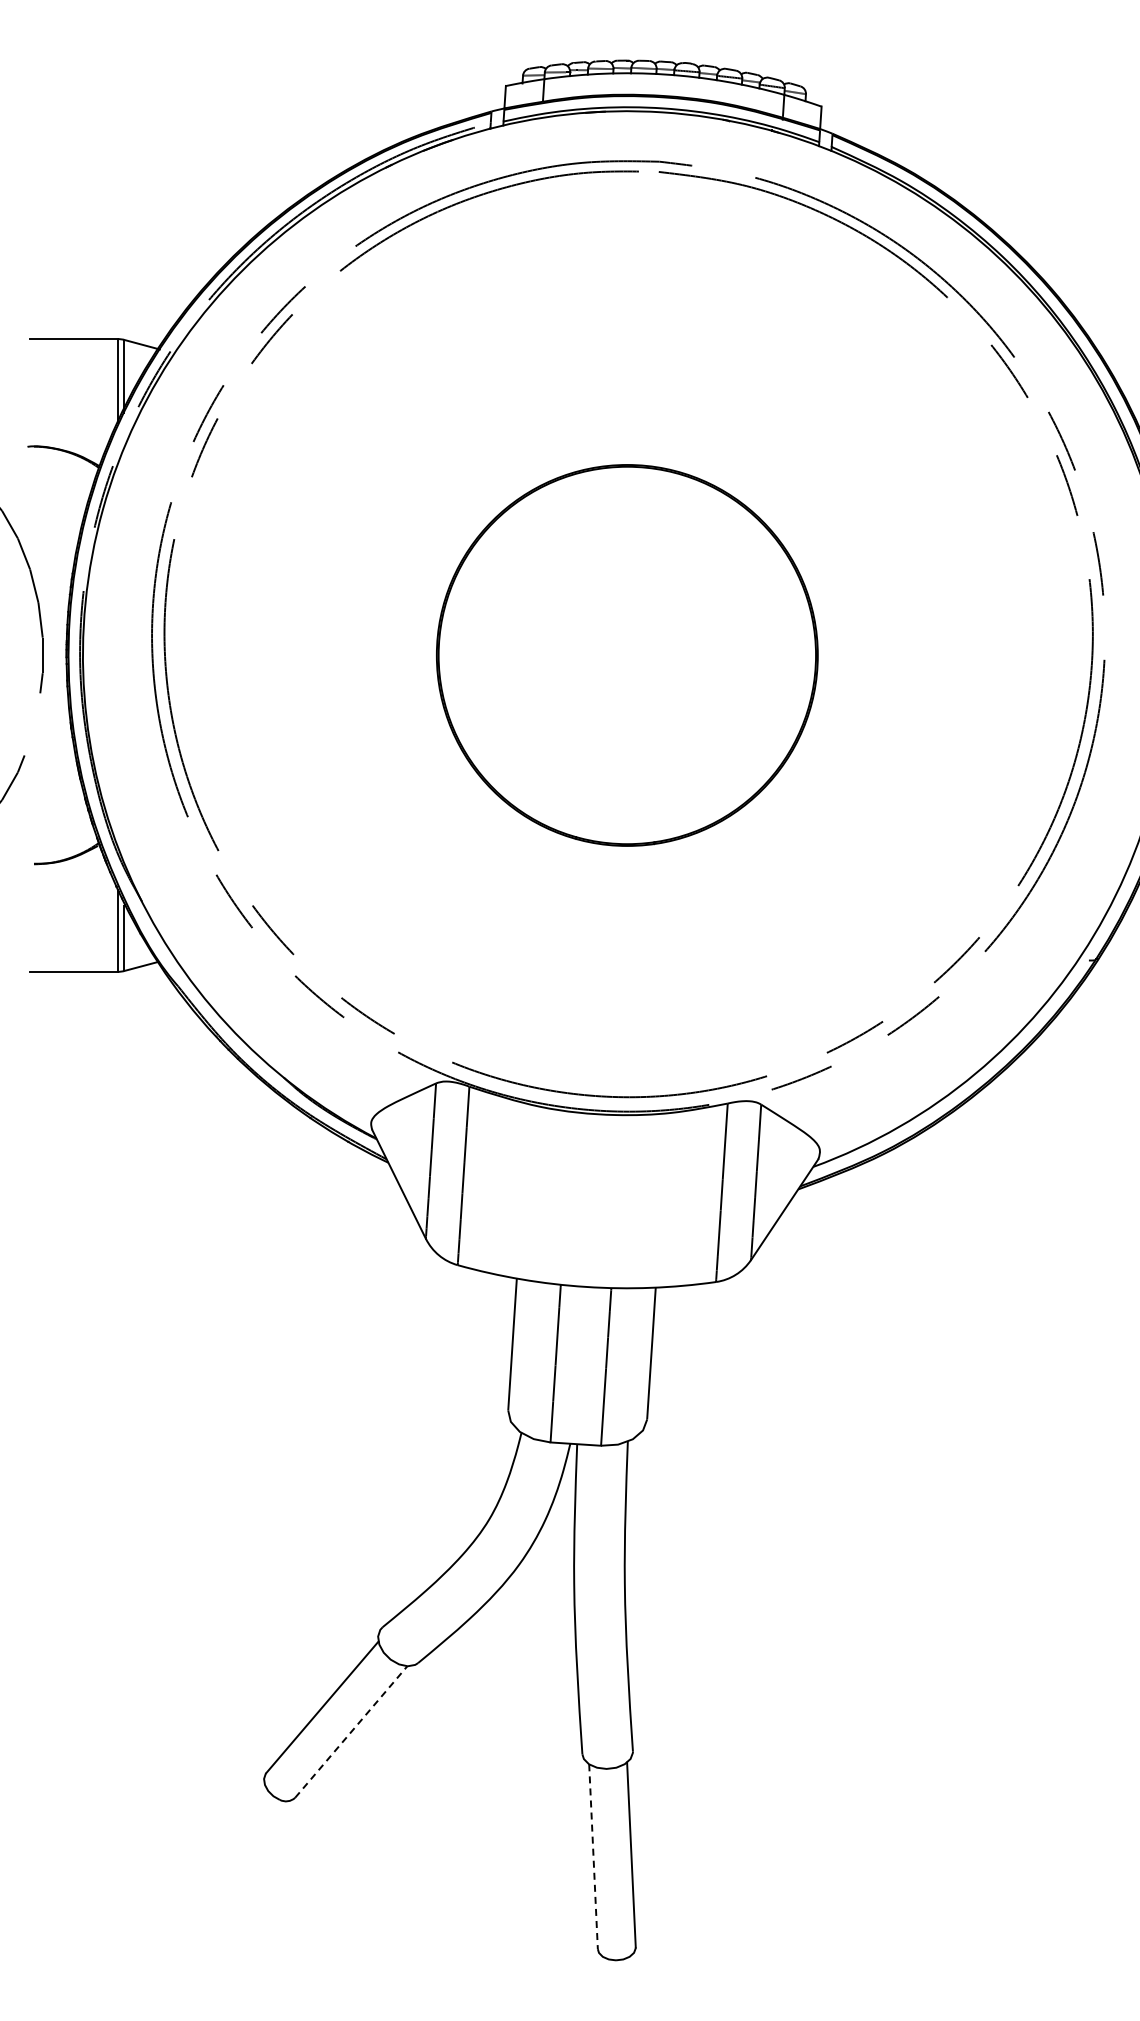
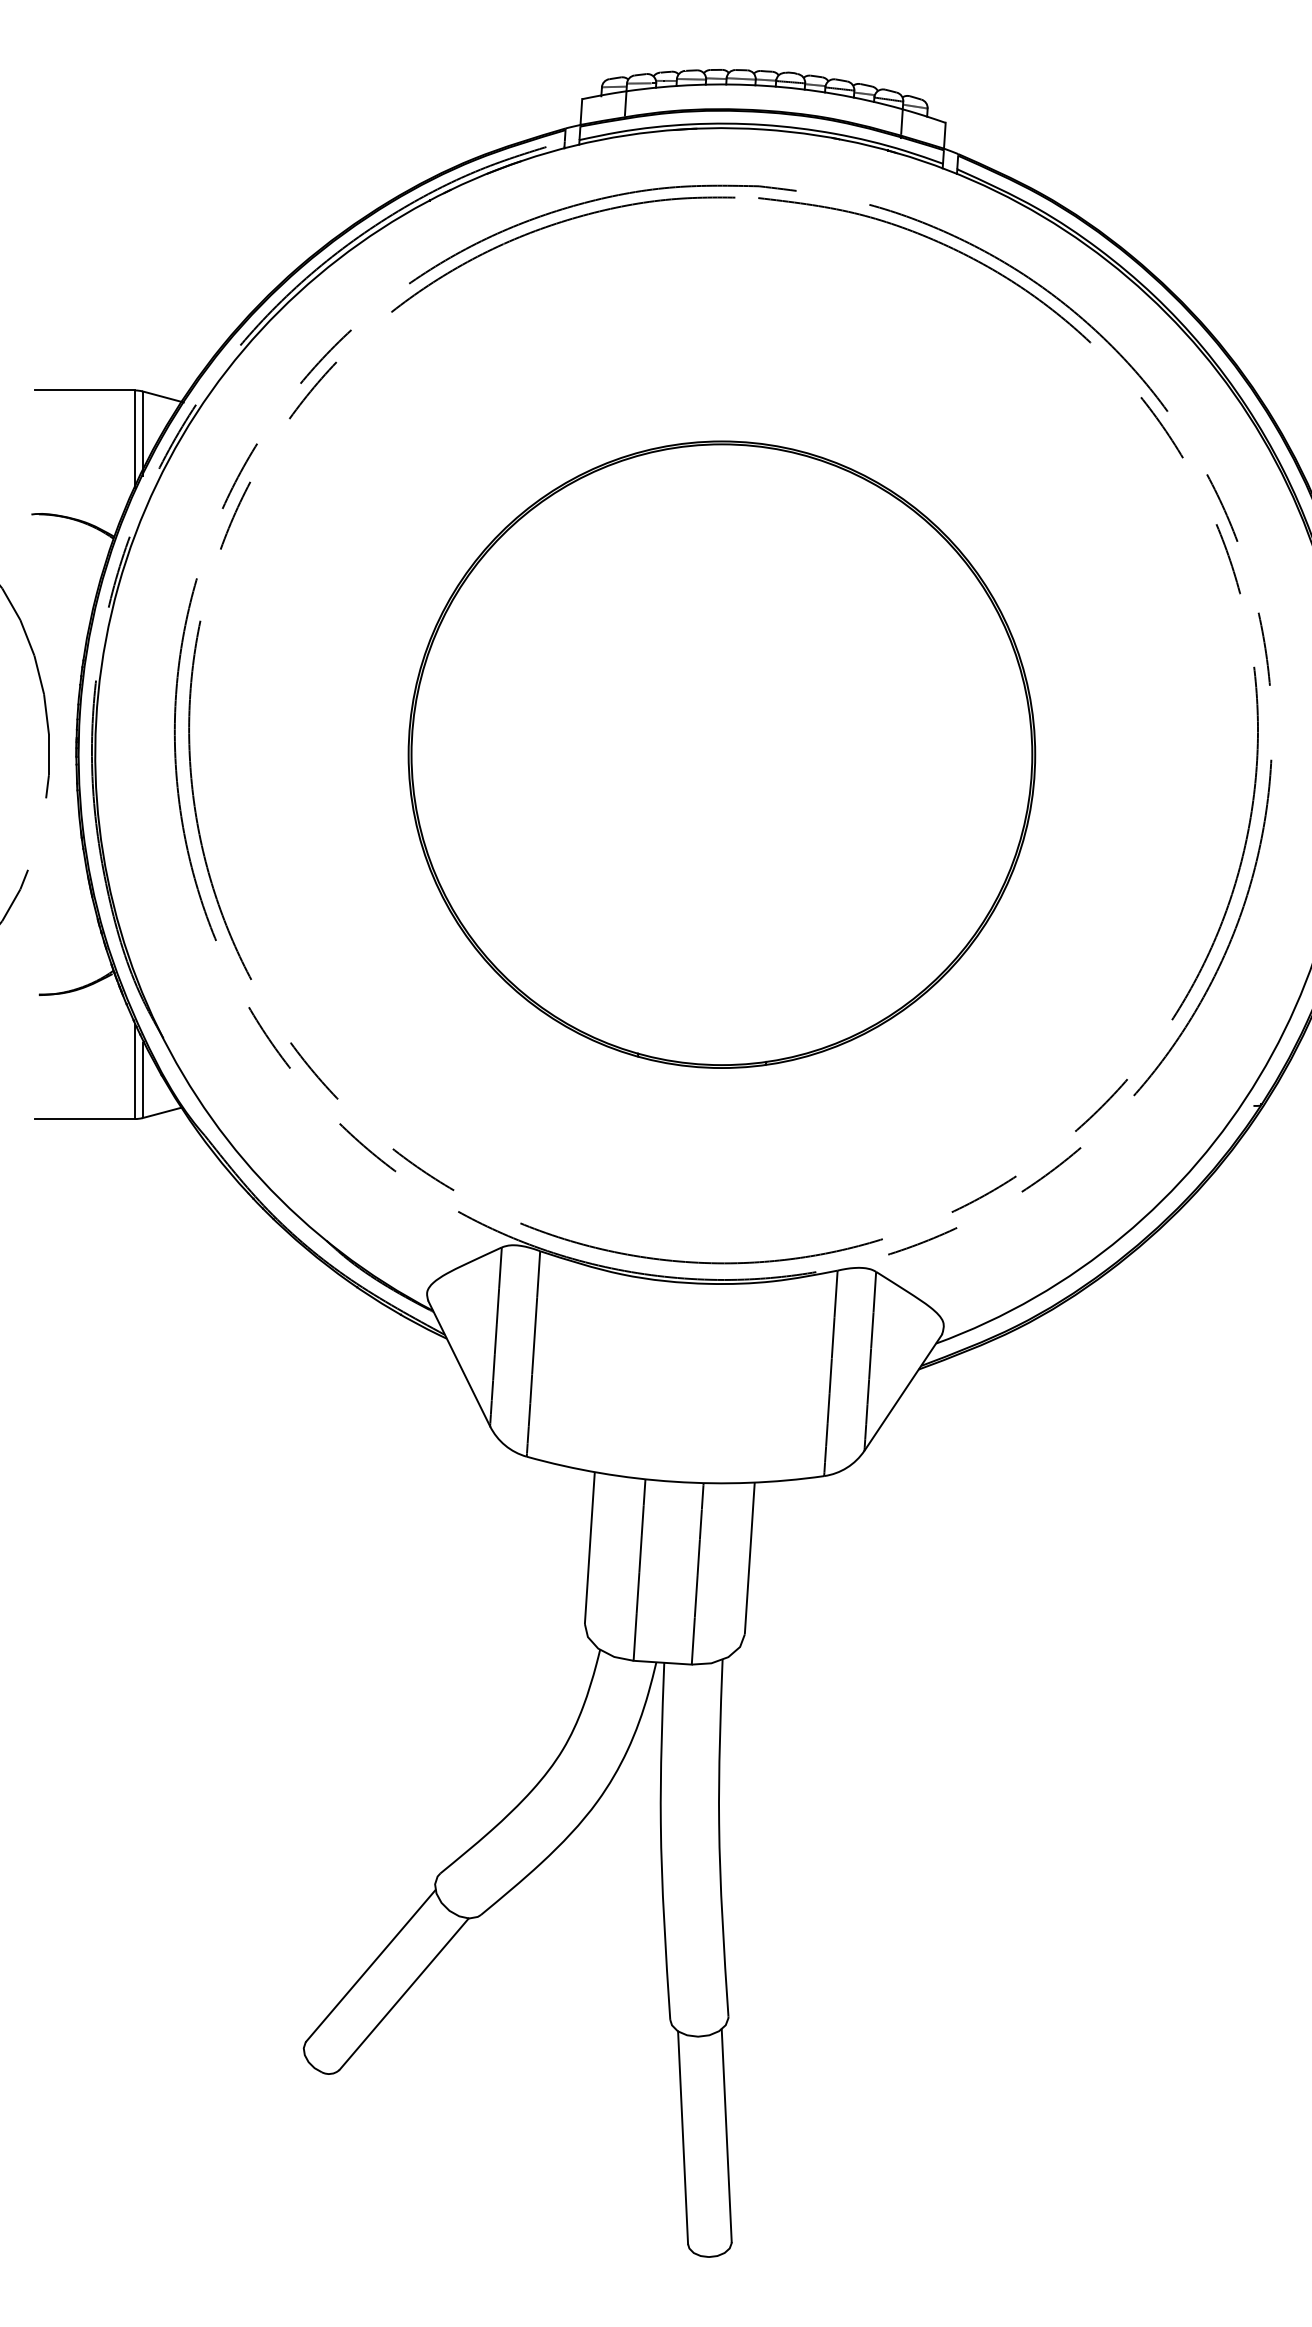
part: (627, 655) -> (722, 754), size x1.43
line: (351, 1731) -> (404, 1993), dashed -> solid
line: (593, 1856) -> (683, 2137), dashed -> solid

